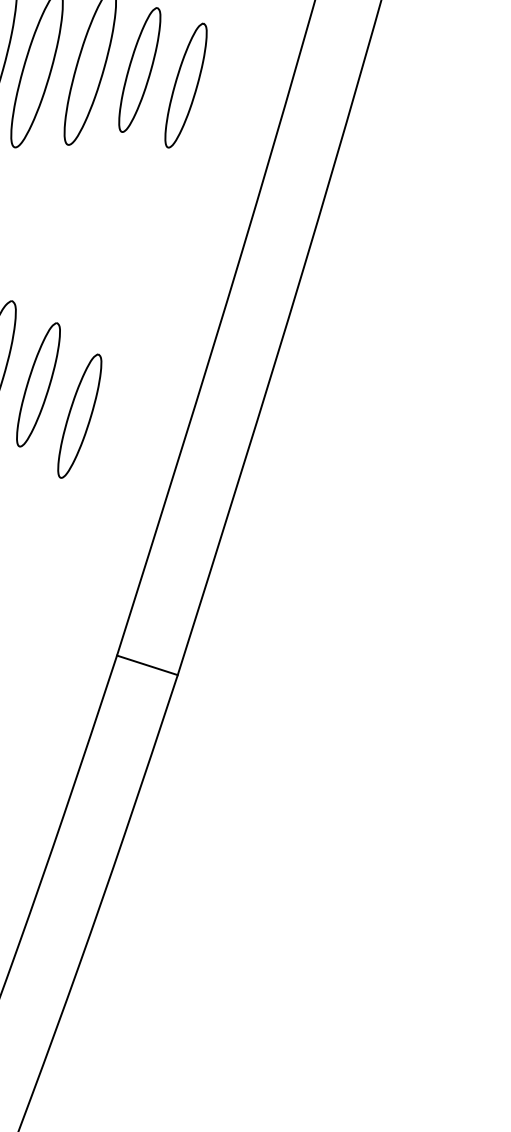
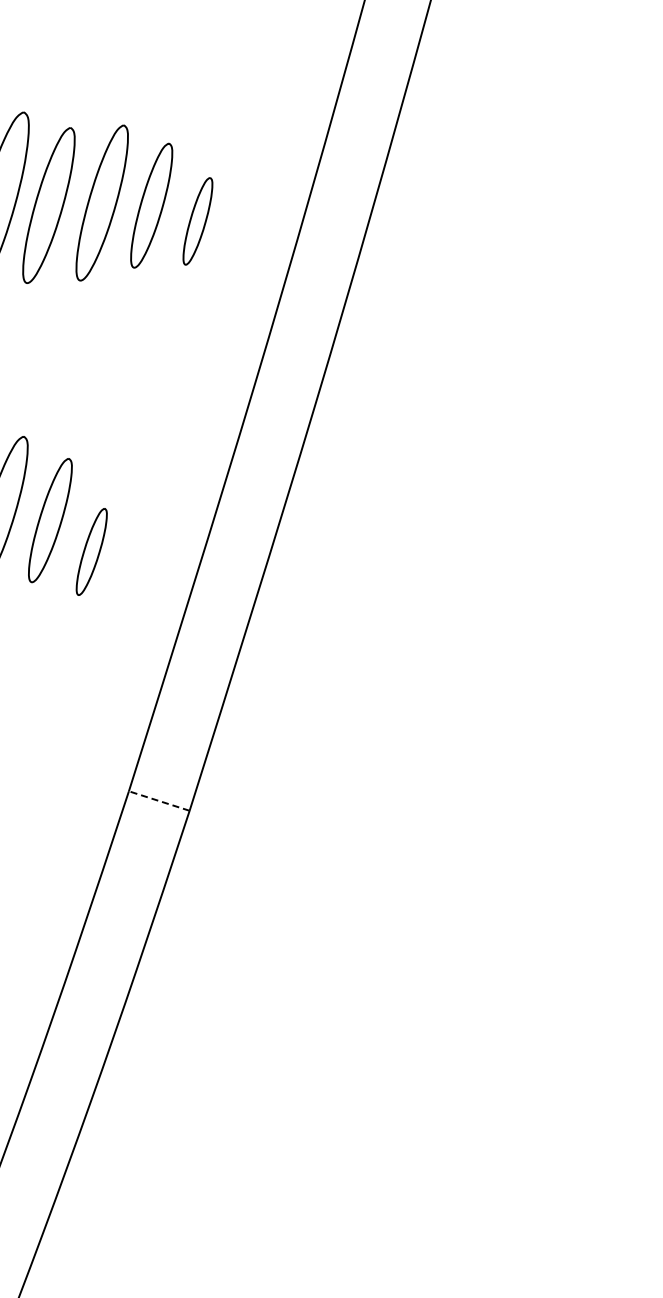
part: (185, 85) -> (197, 221), size x0.7
part: (79, 415) -> (91, 551), size x0.7
line: (147, 665) -> (159, 801), solid -> dashed

